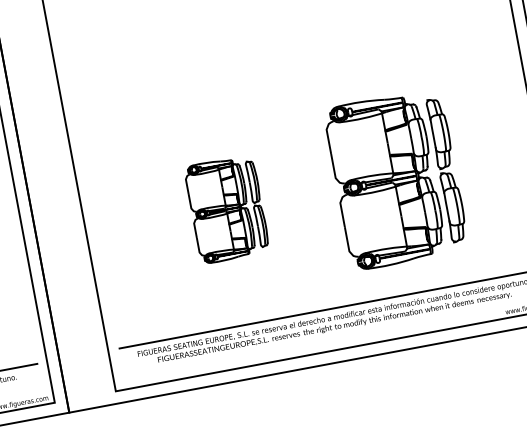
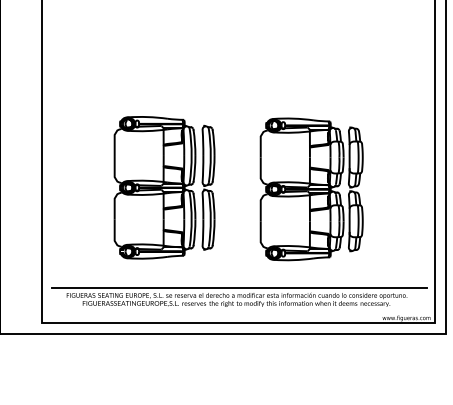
part: (227, 209) -> (164, 187), size x1.67

